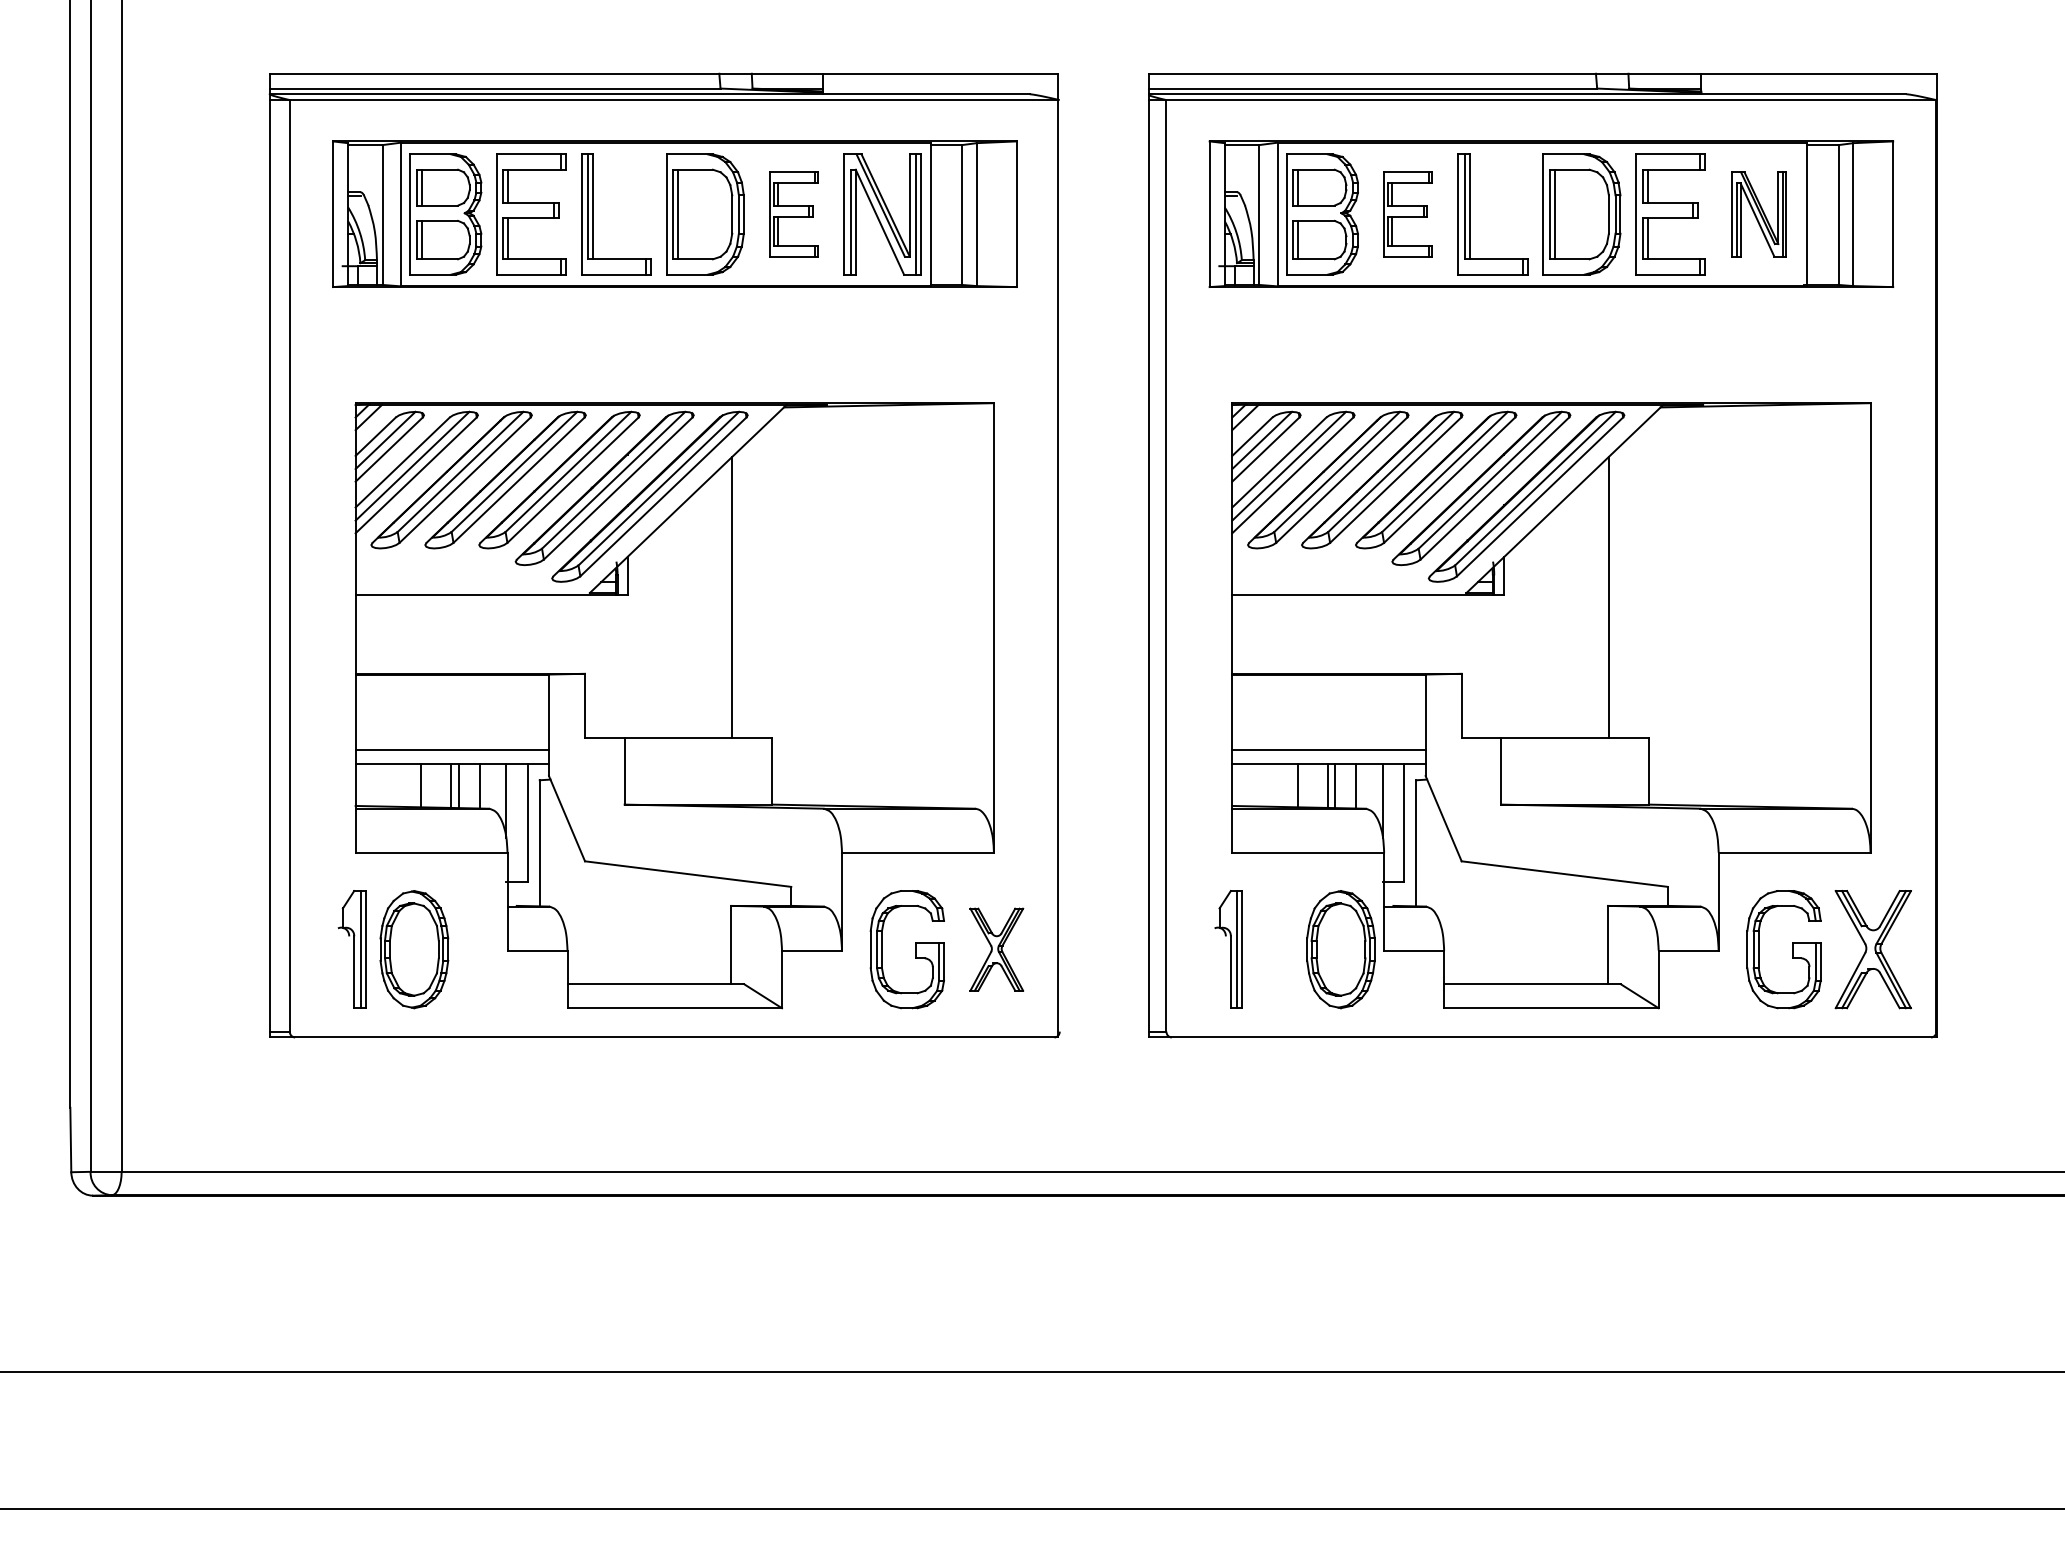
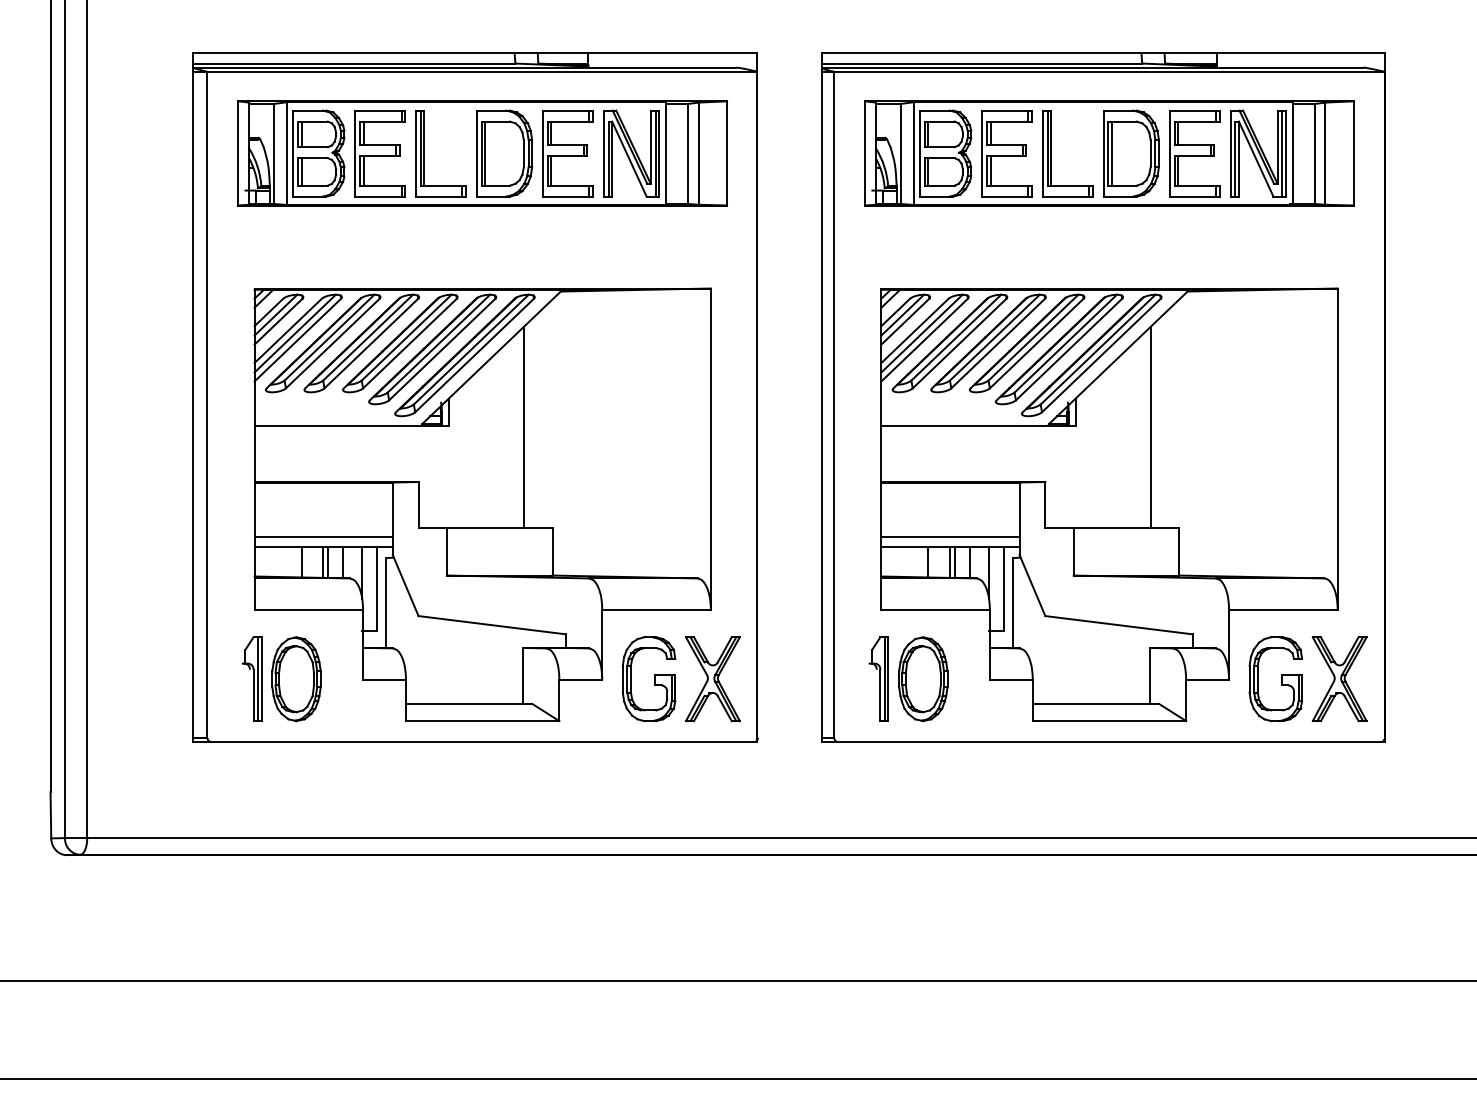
part: (793, 214) -> (567, 153), size x1.43
part: (1407, 214) -> (1006, 153), size x1.43
part: (1759, 214) -> (1258, 153), size x1.43
part: (996, 949) -> (712, 679), size x1.43
part: (1340, 949) -> (922, 679), moved

